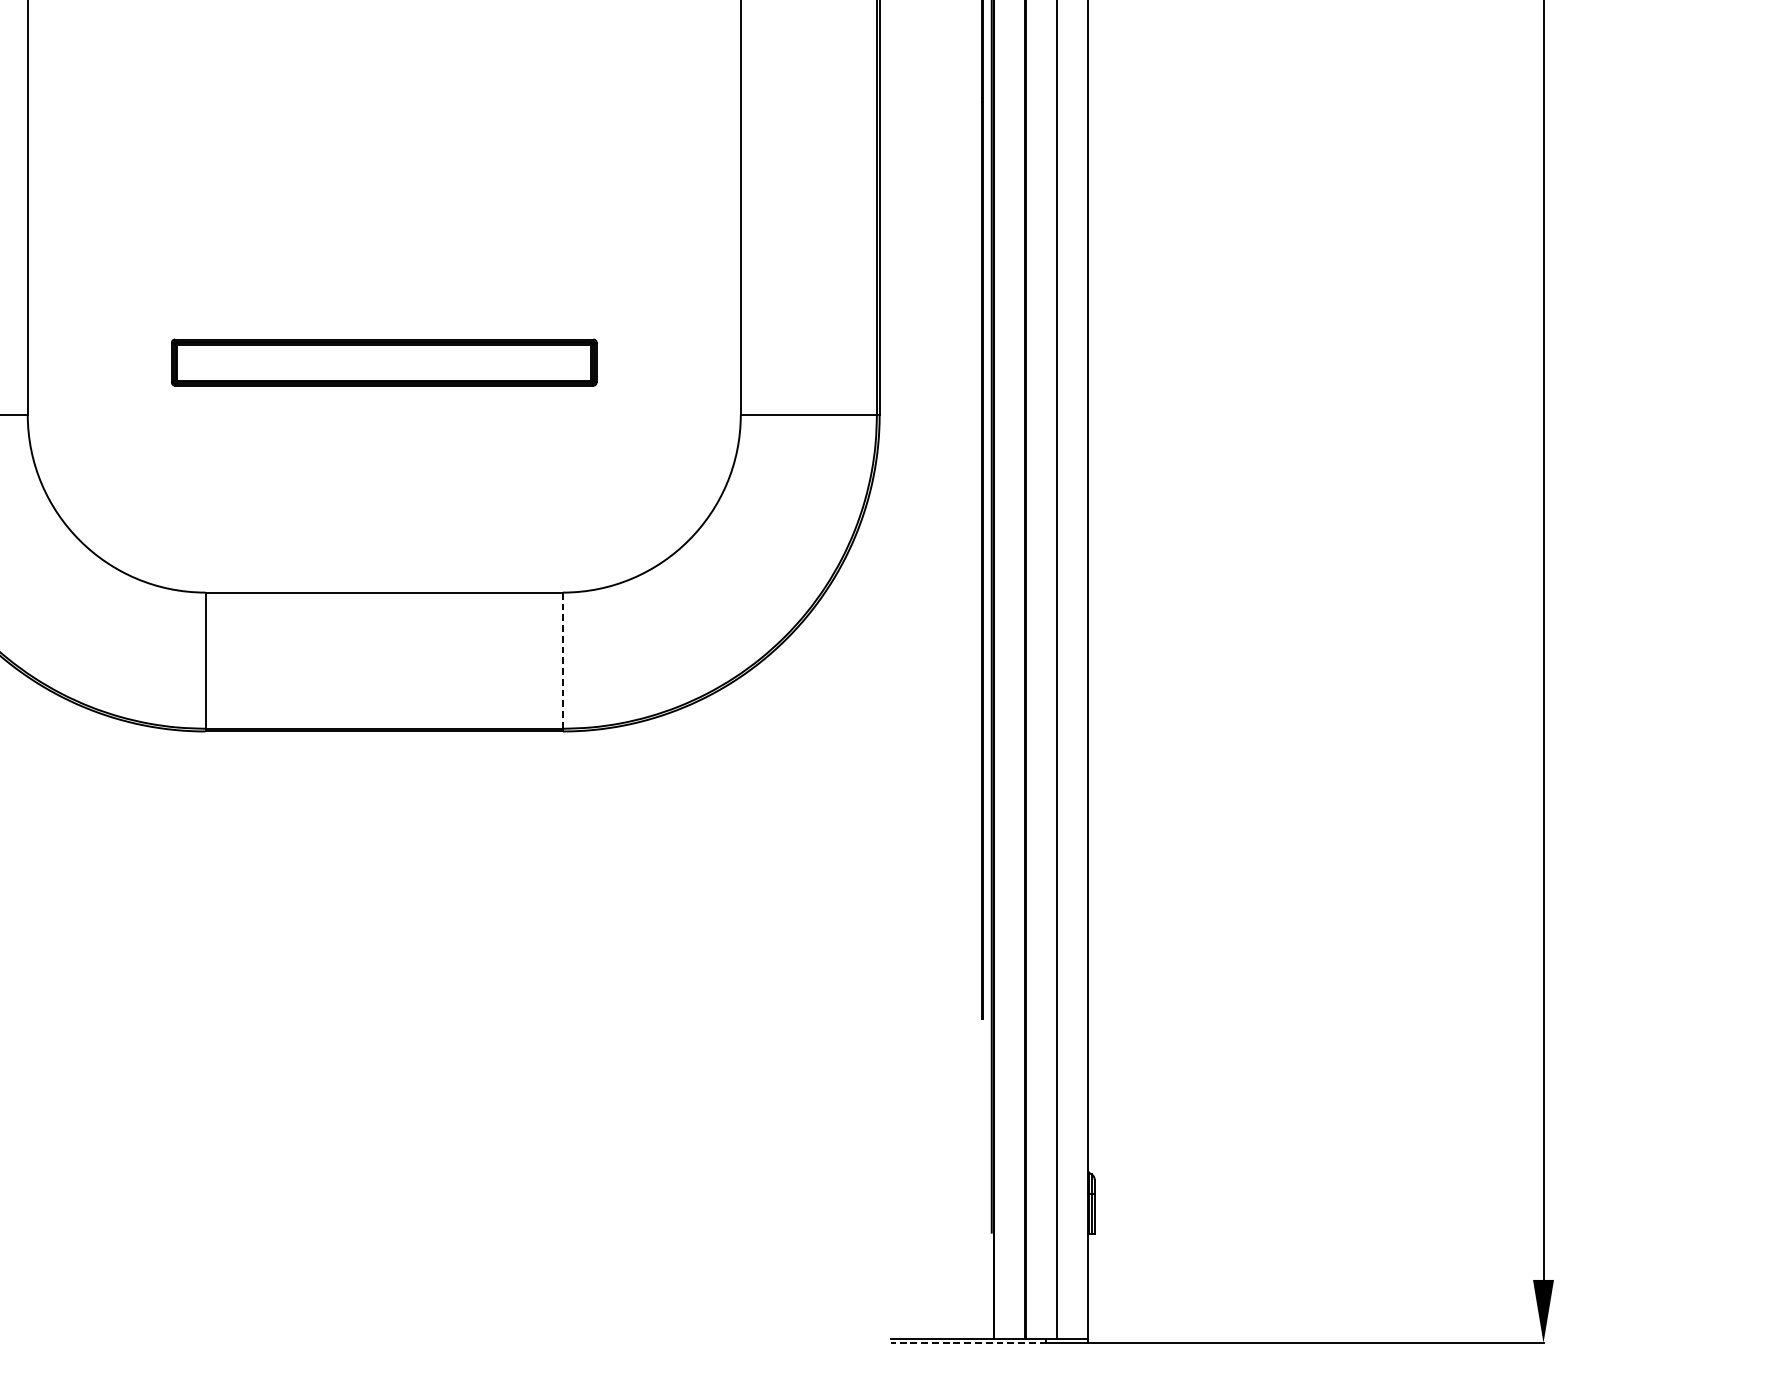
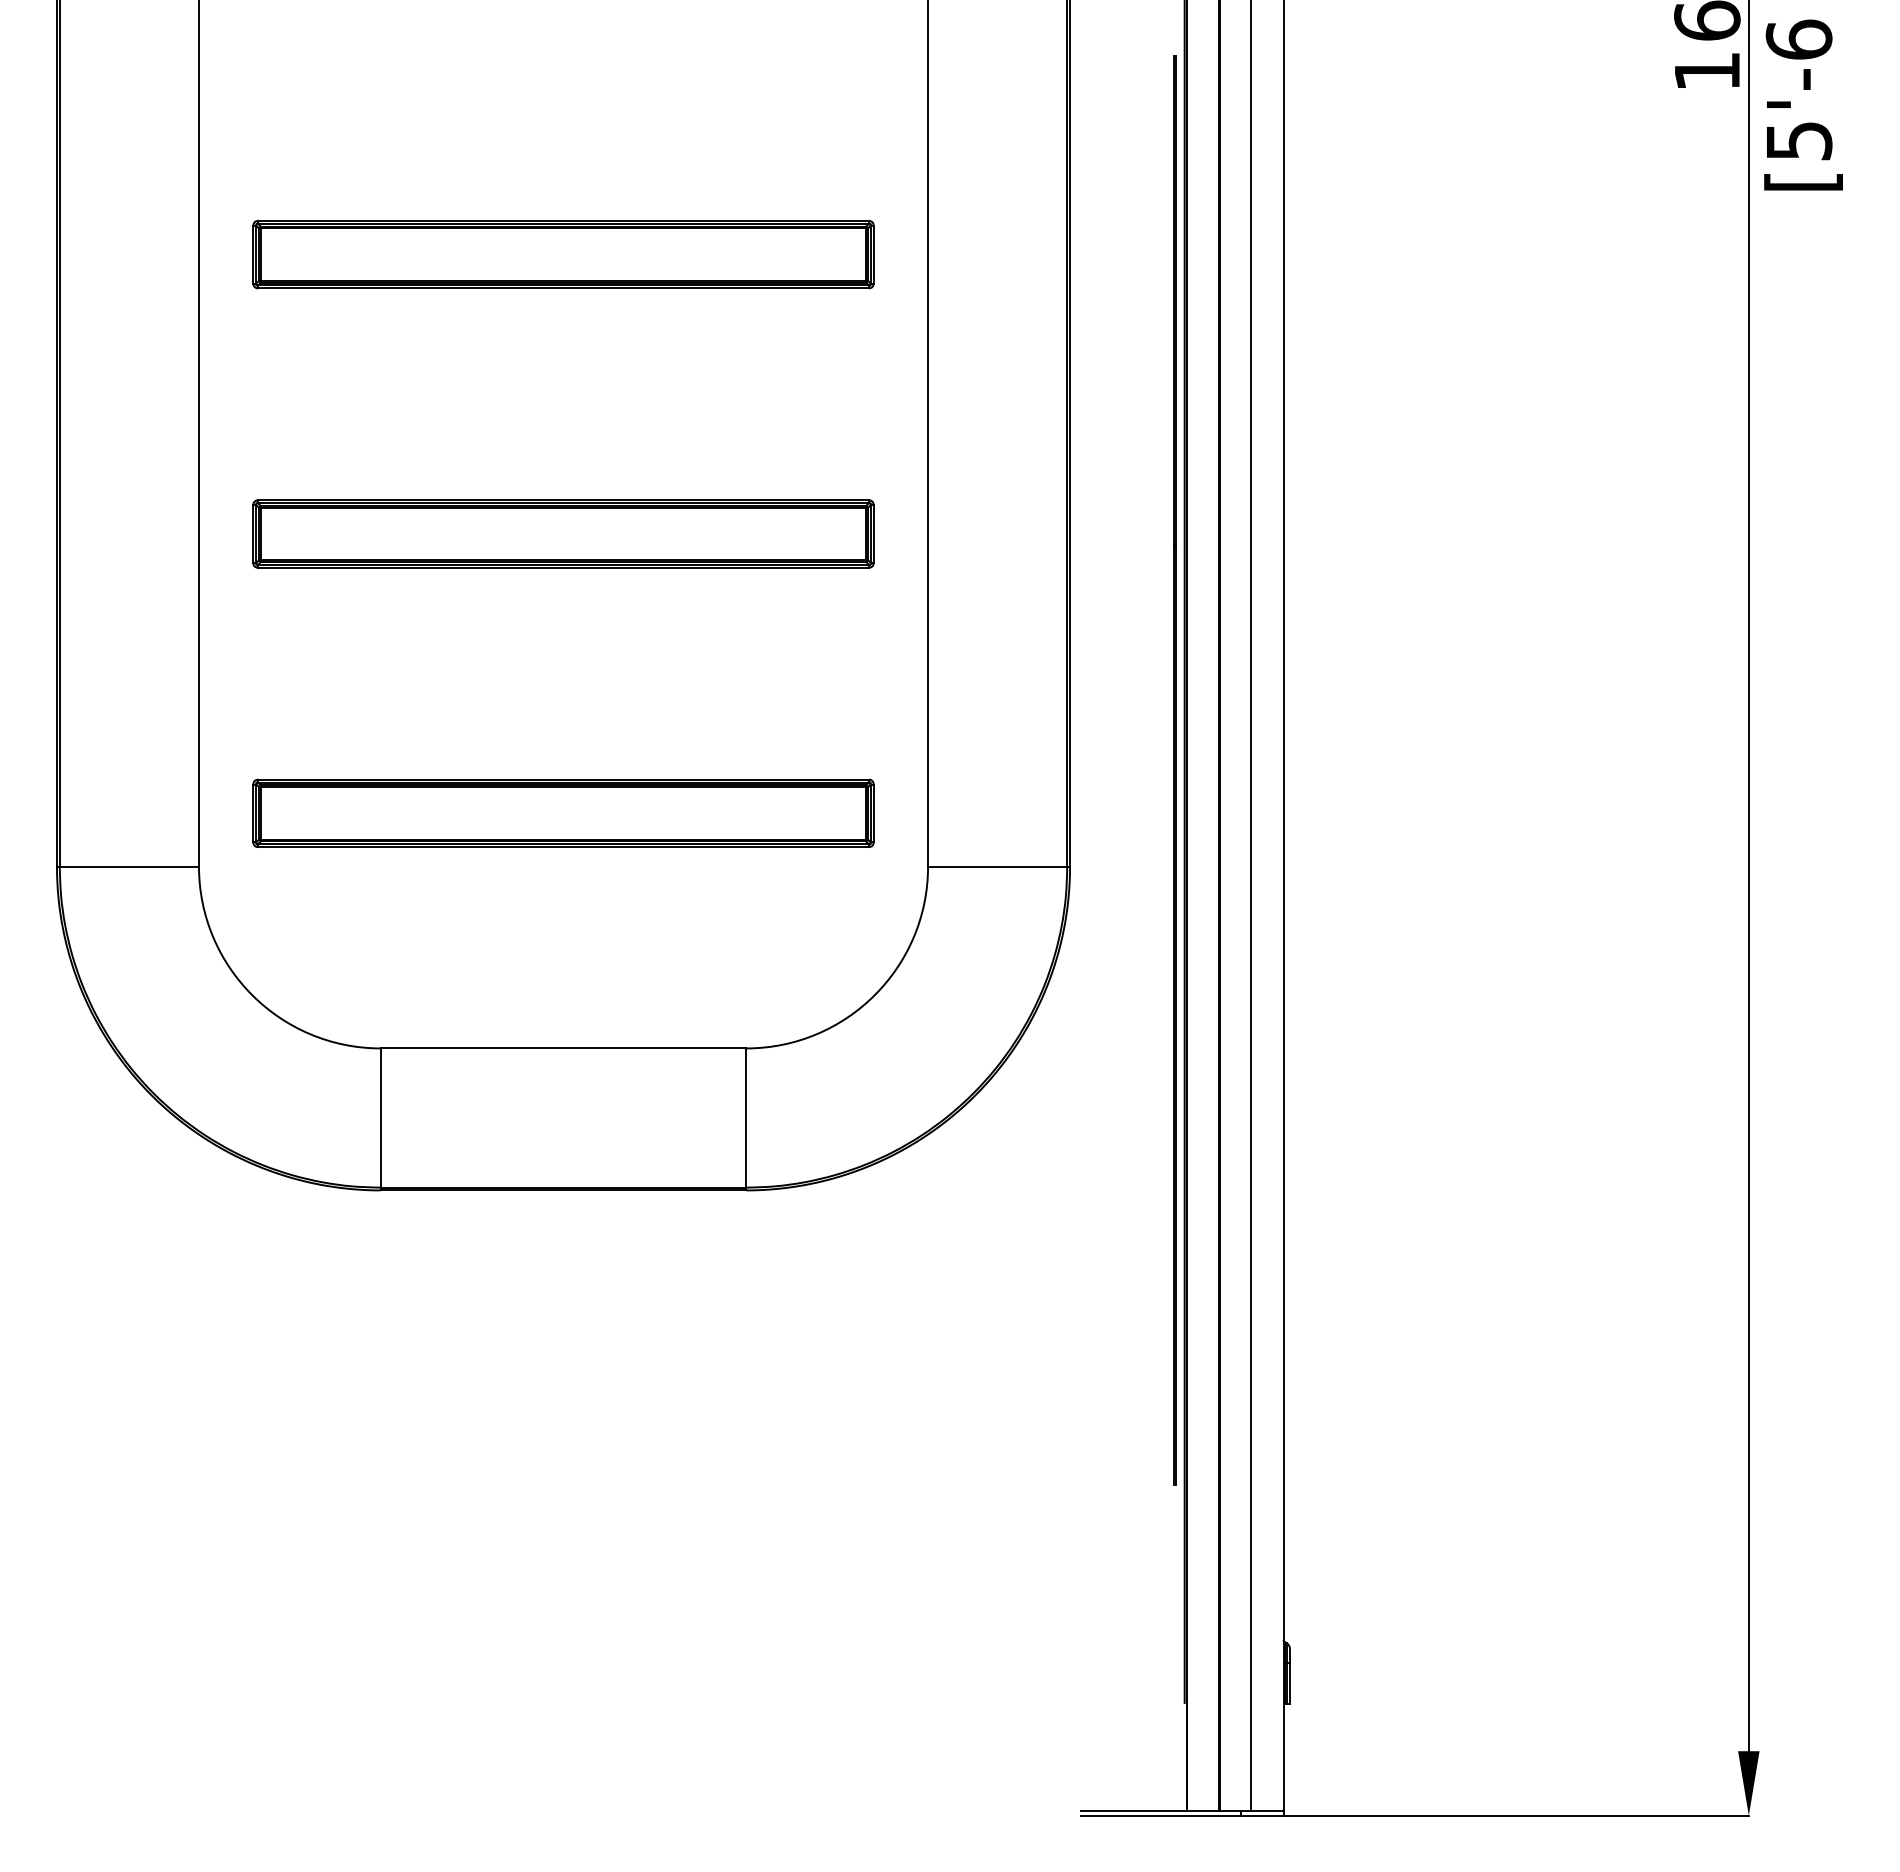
part: (384, 89) -> (563, 533), added
part: (384, 361) -> (563, 812), size x1.43
line: (563, 661) -> (746, 1118), dashed -> solid
line: (968, 1342) -> (1160, 1815), dashed -> solid

